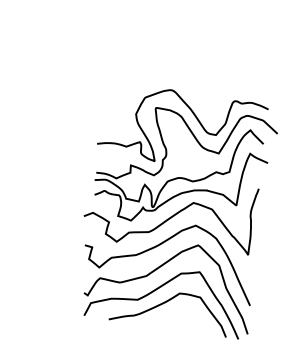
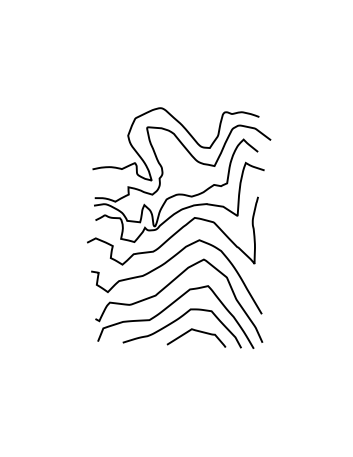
curve: (186, 317) -> (199, 332), added

